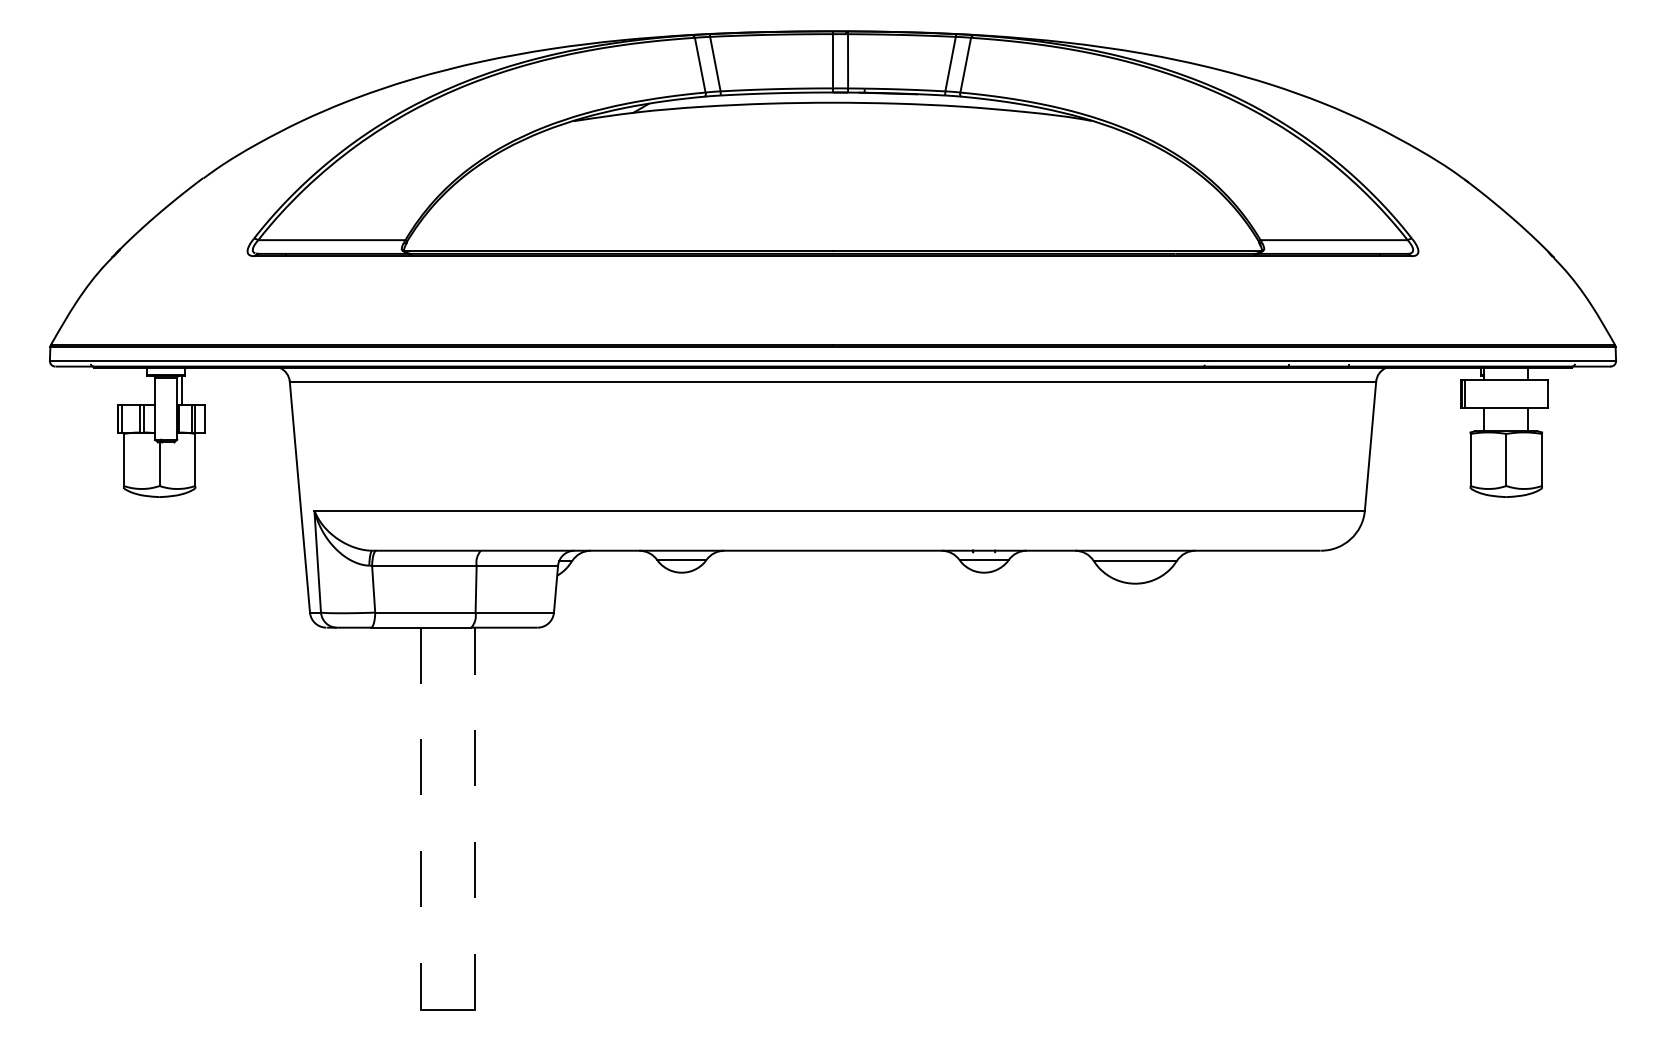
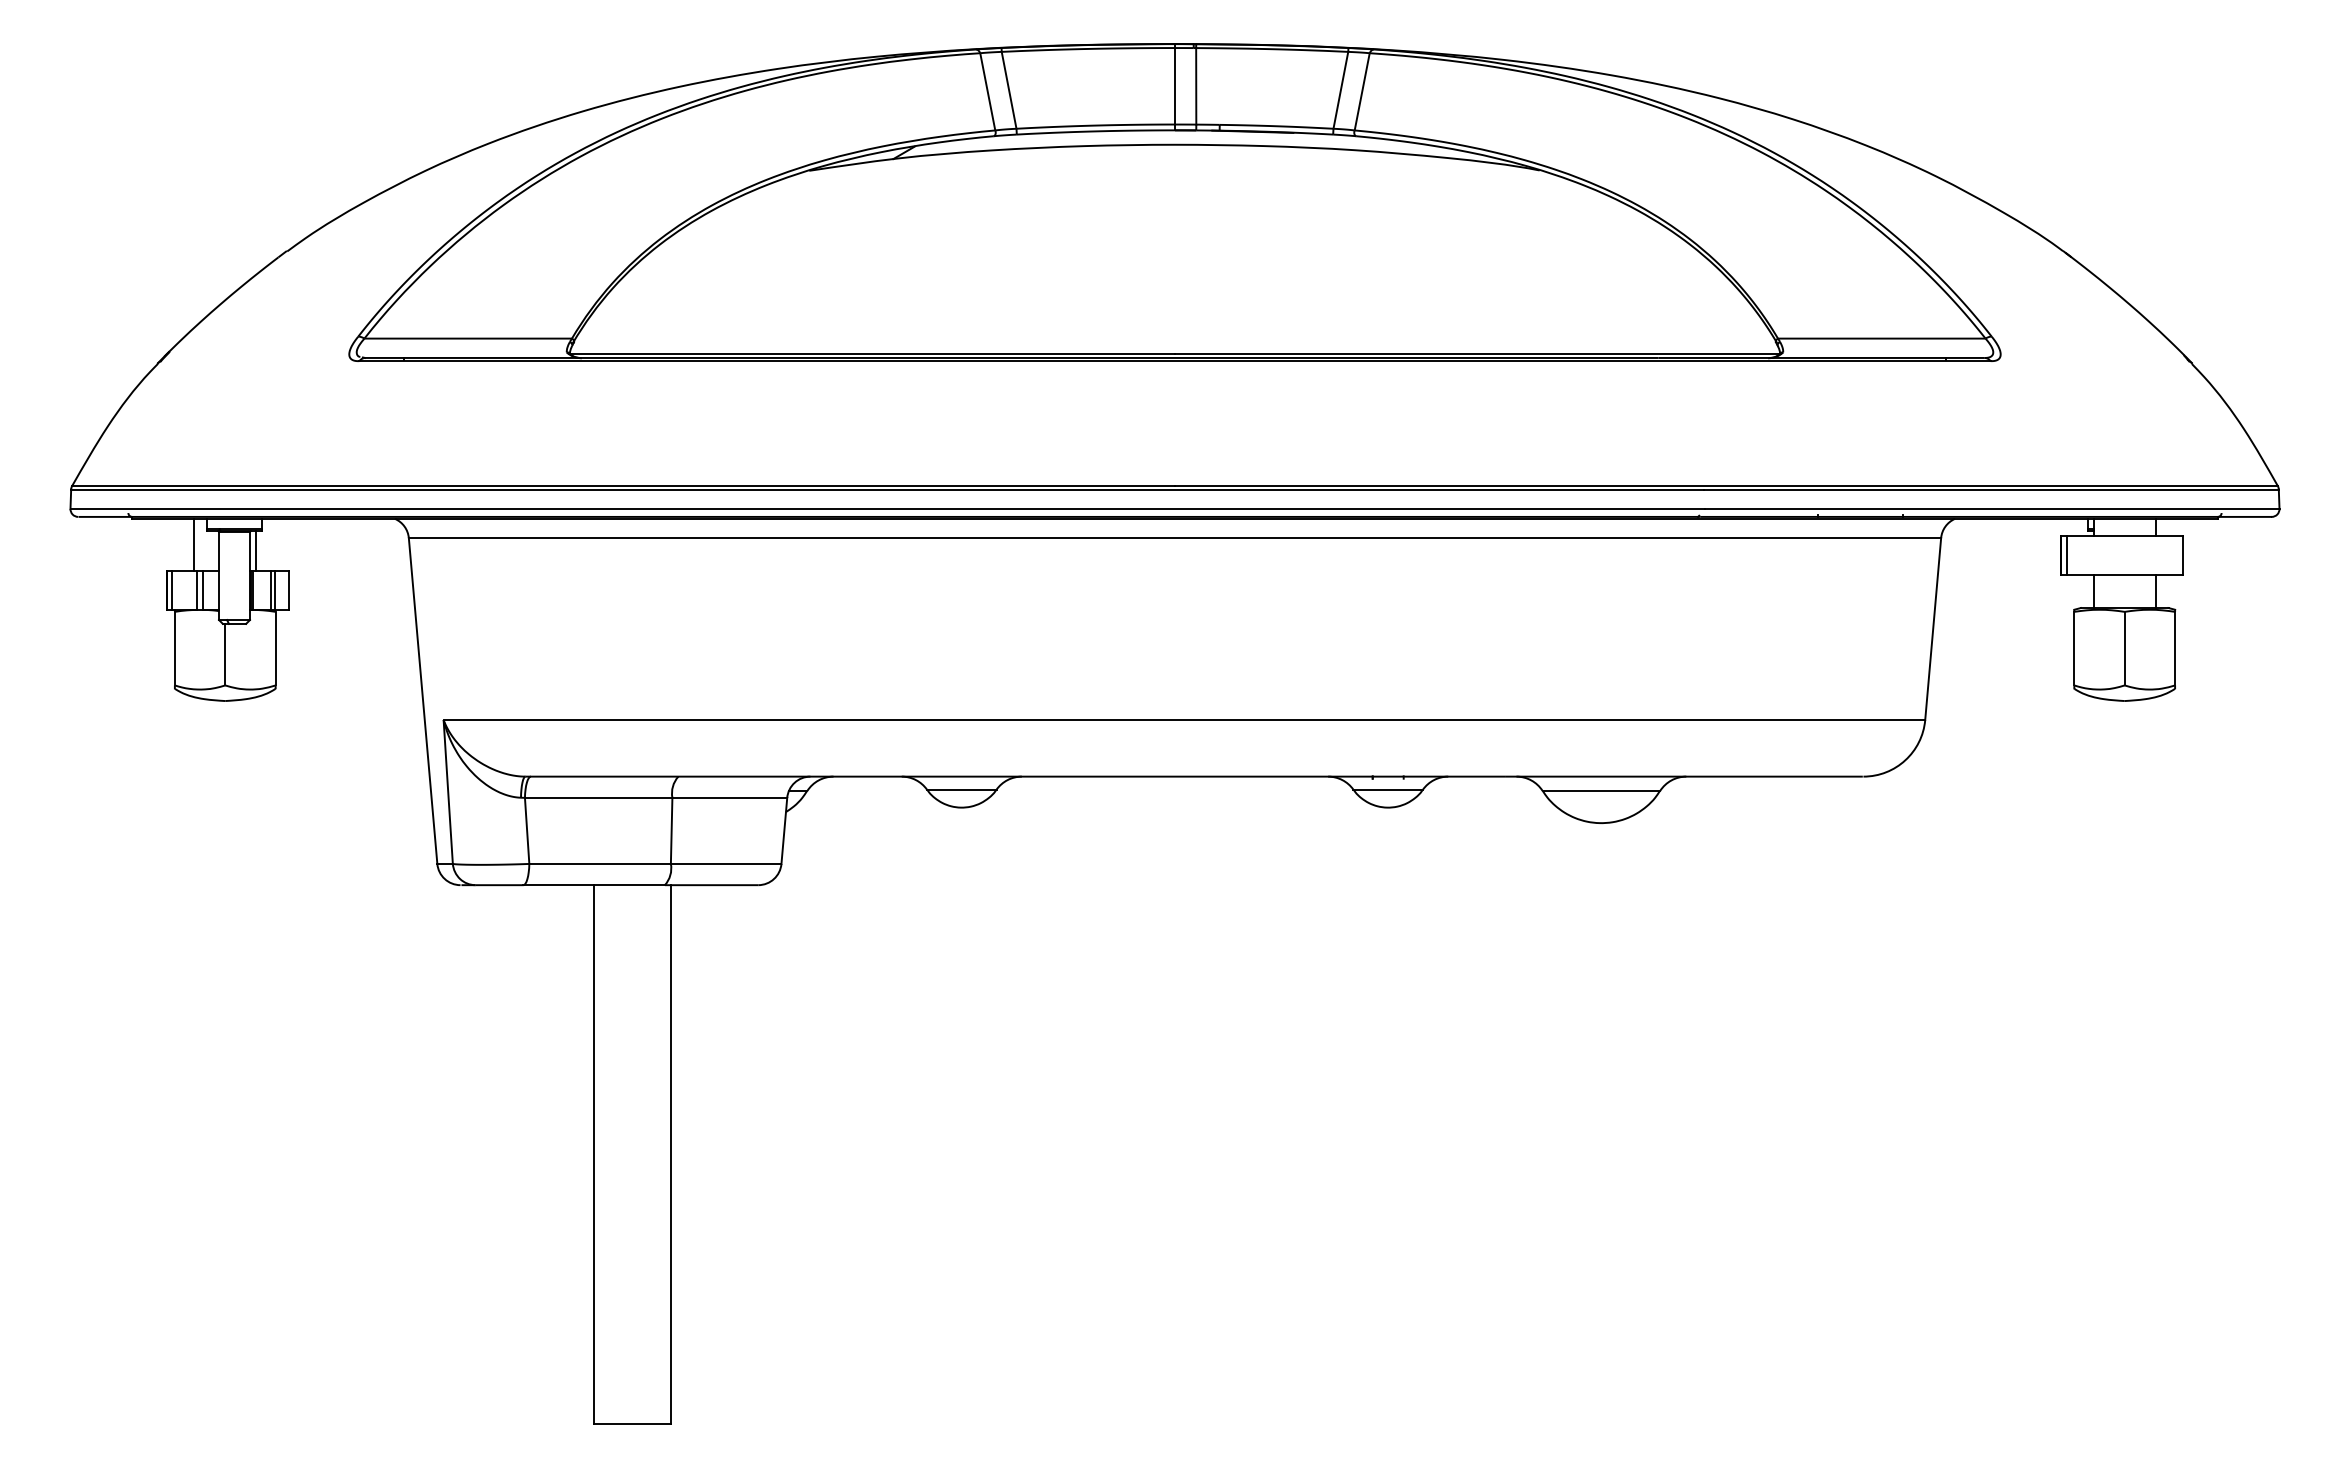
line: (137, 386) -> (194, 544), added
line: (475, 818) -> (670, 1154), dashed -> solid
line: (420, 819) -> (593, 1155), dashed -> solid

